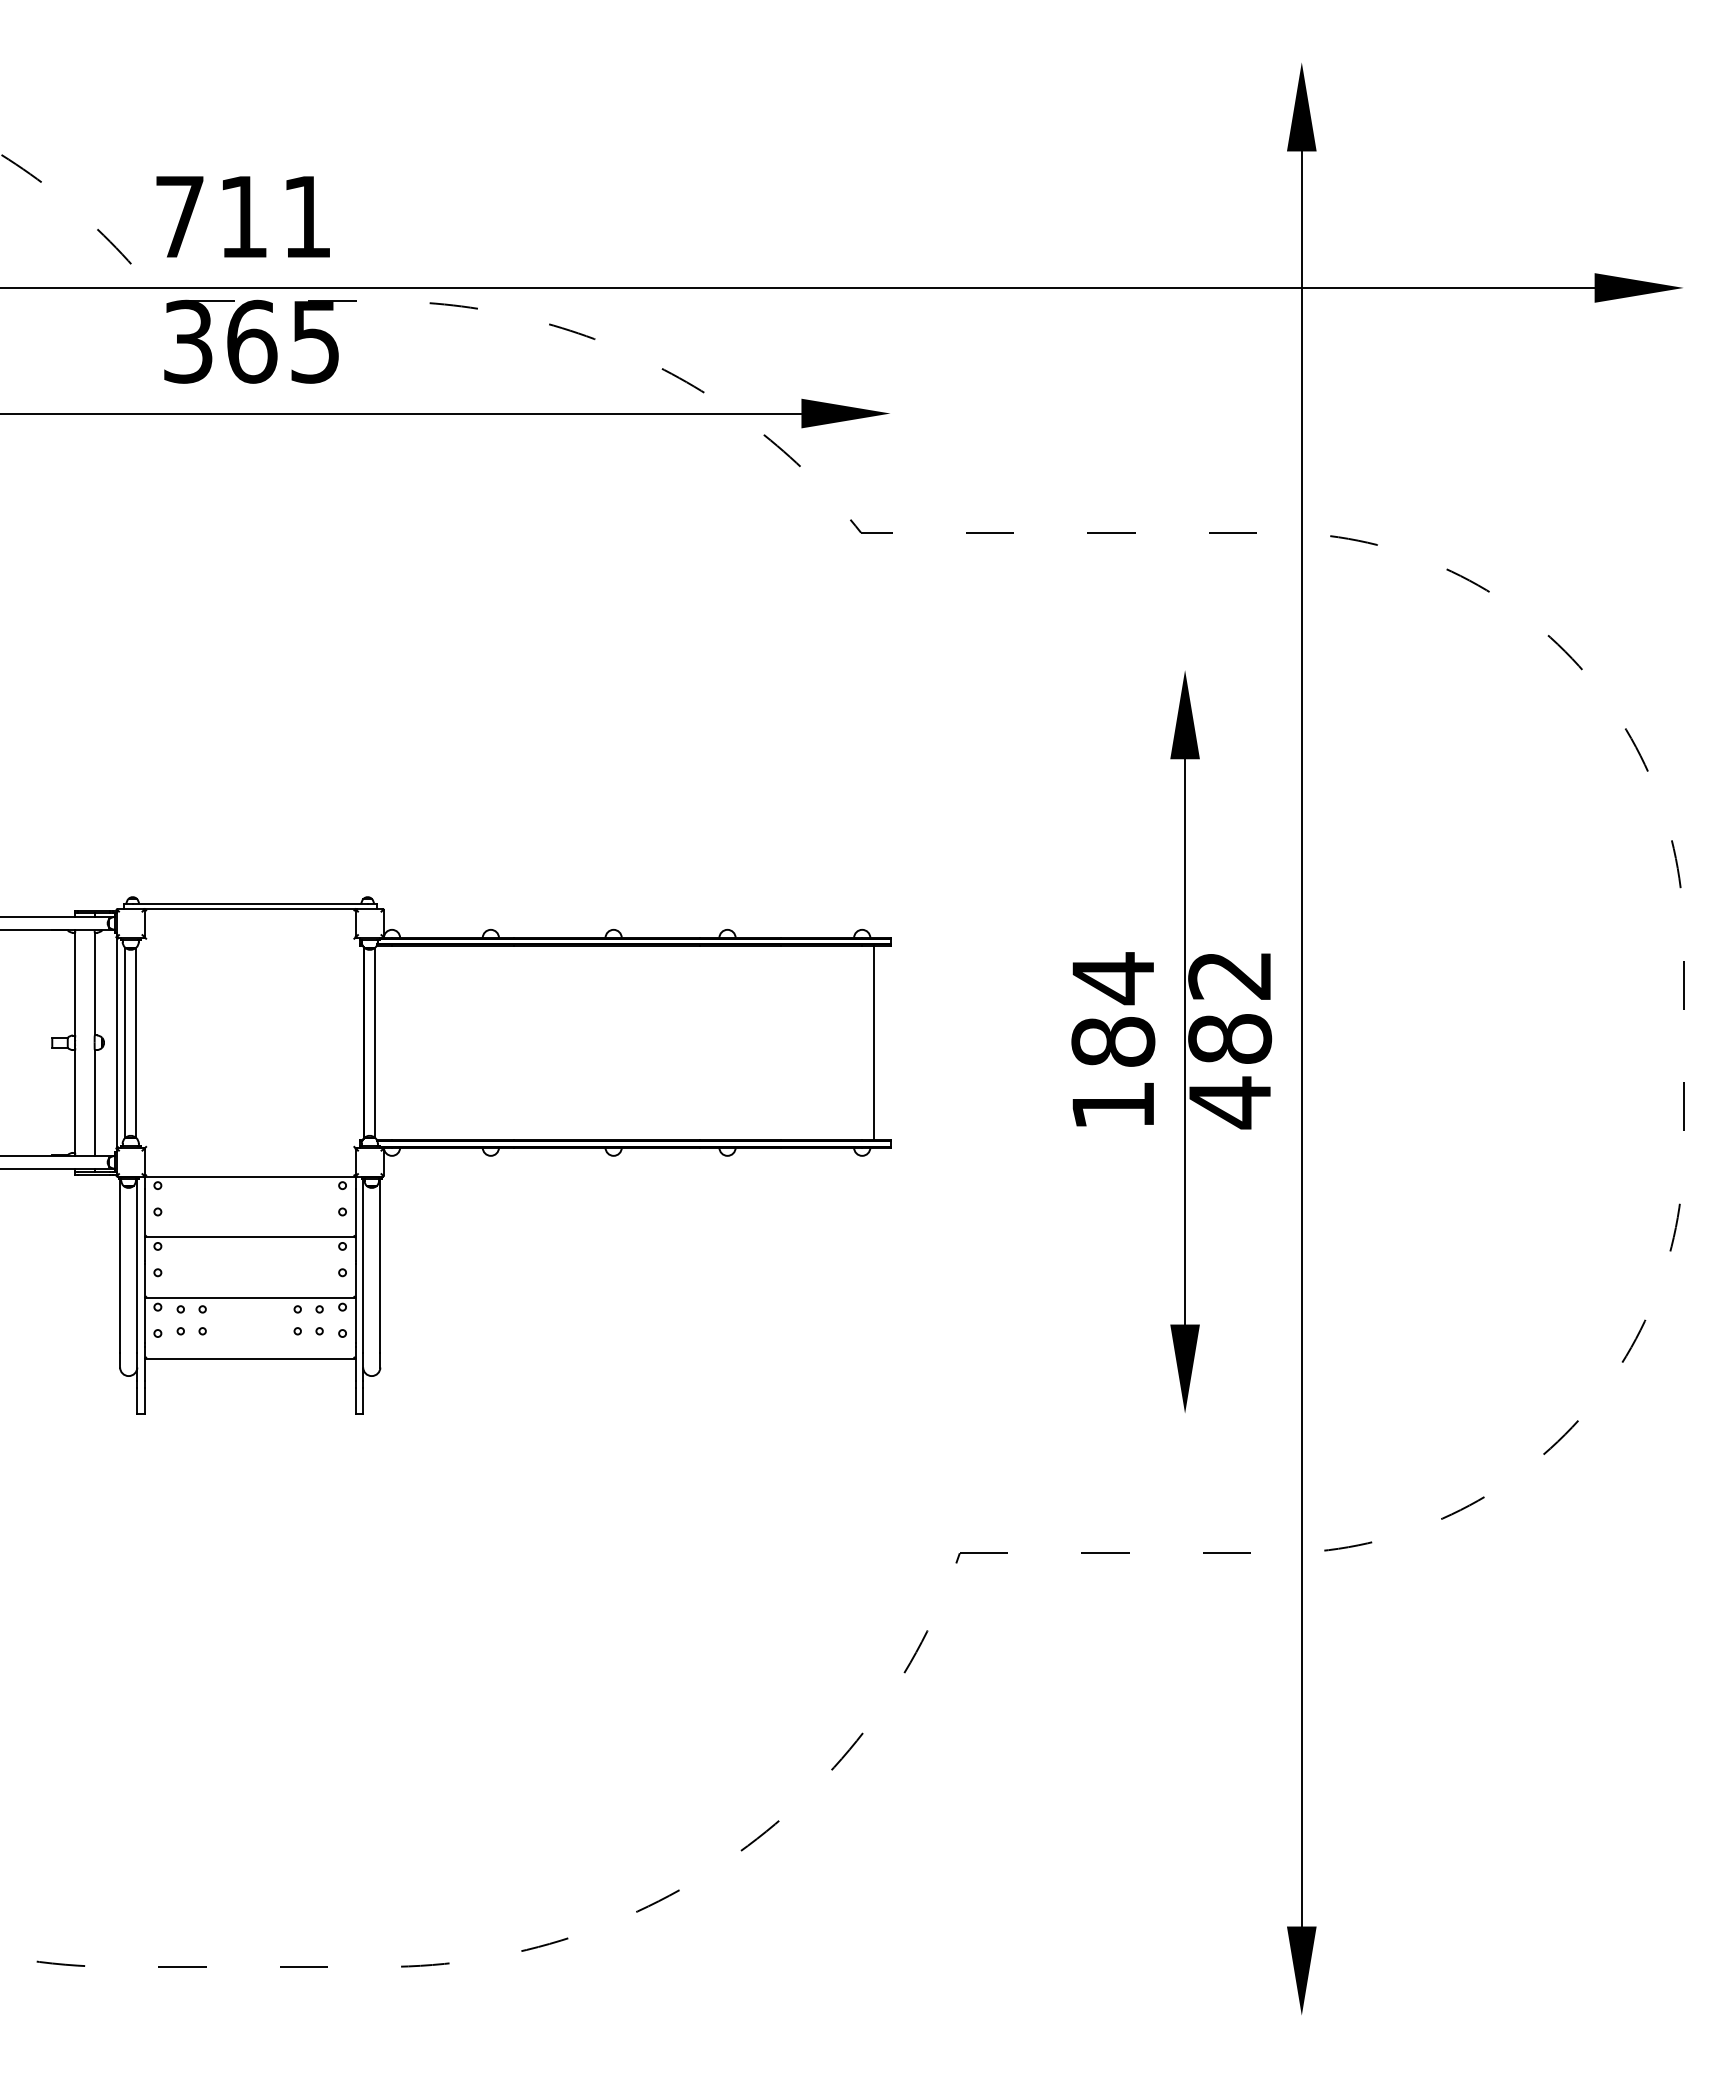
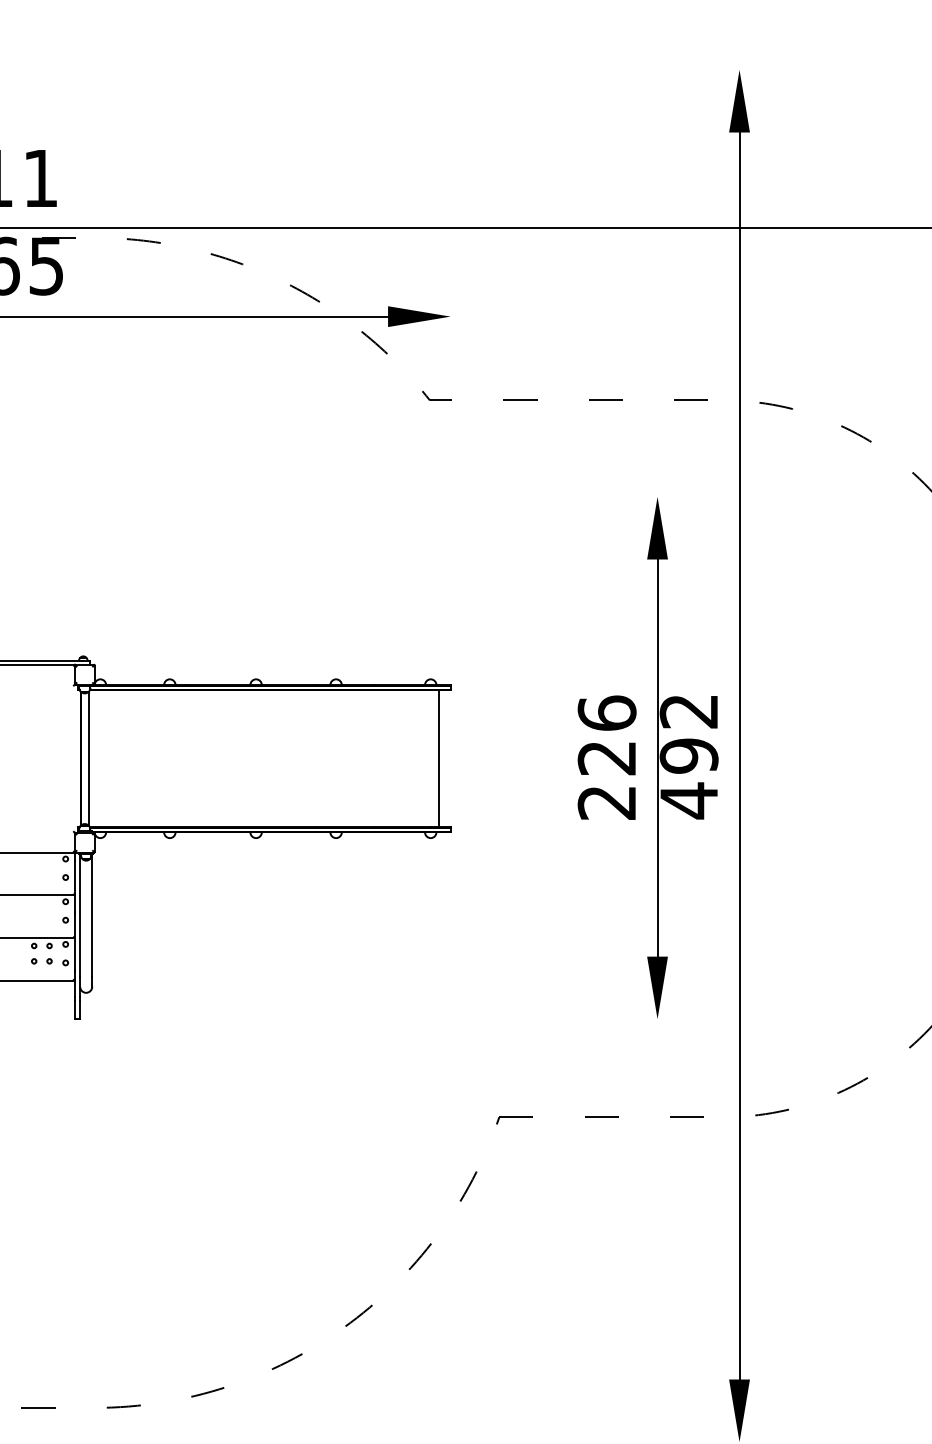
text: (1230, 1039) -> (689, 756), 482 -> 492
text: (1113, 1040) -> (607, 757), 184 -> 226

